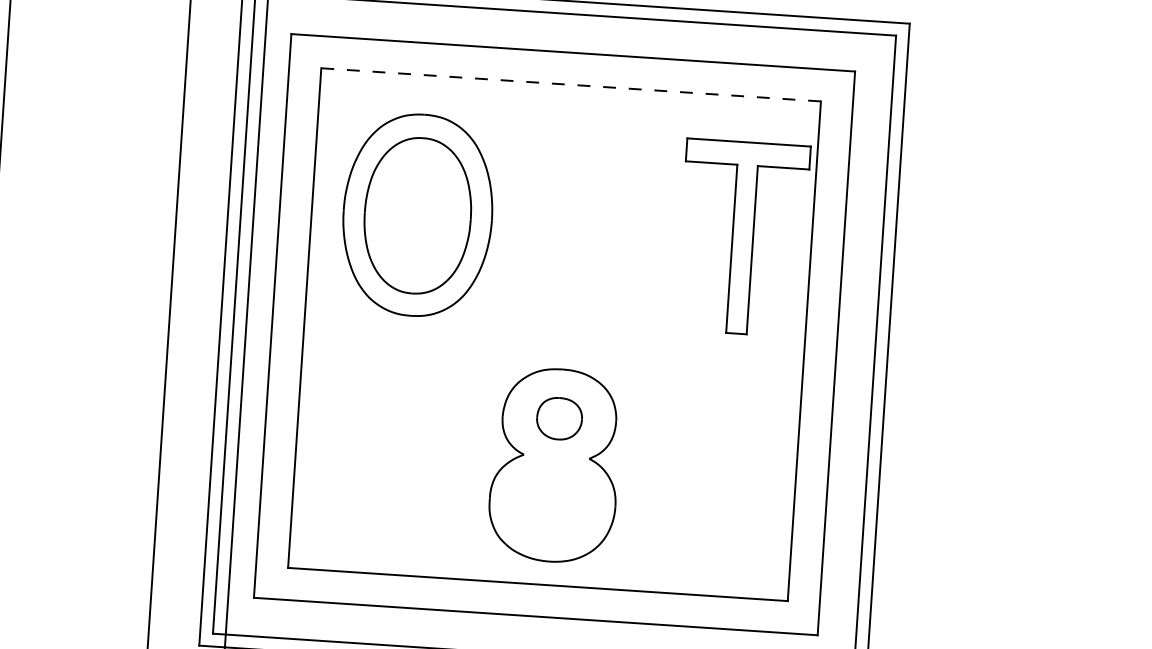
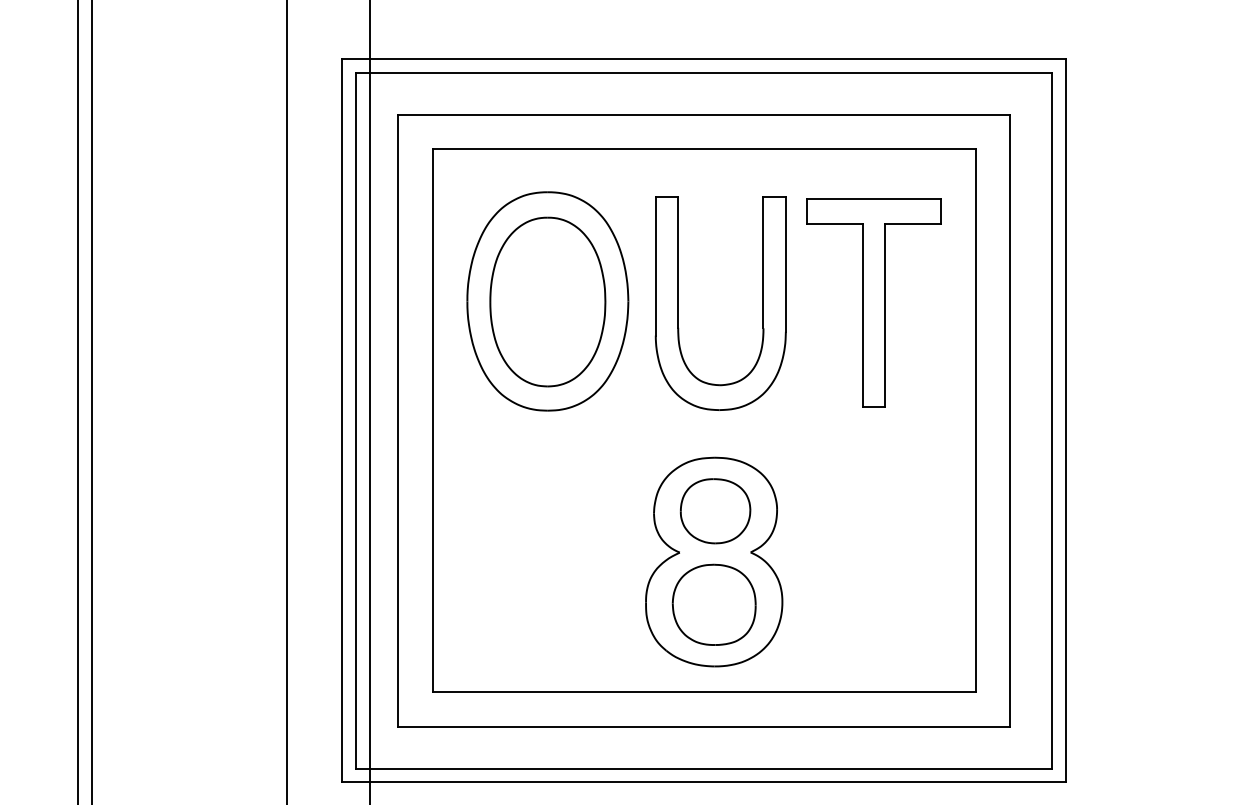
line: (570, 84) -> (703, 149), dashed -> solid
part: (538, 225) -> (678, 303), added
part: (742, 237) -> (873, 302), moved
part: (559, 418) -> (715, 511), size x1.43
part: (551, 504) -> (713, 604), added

